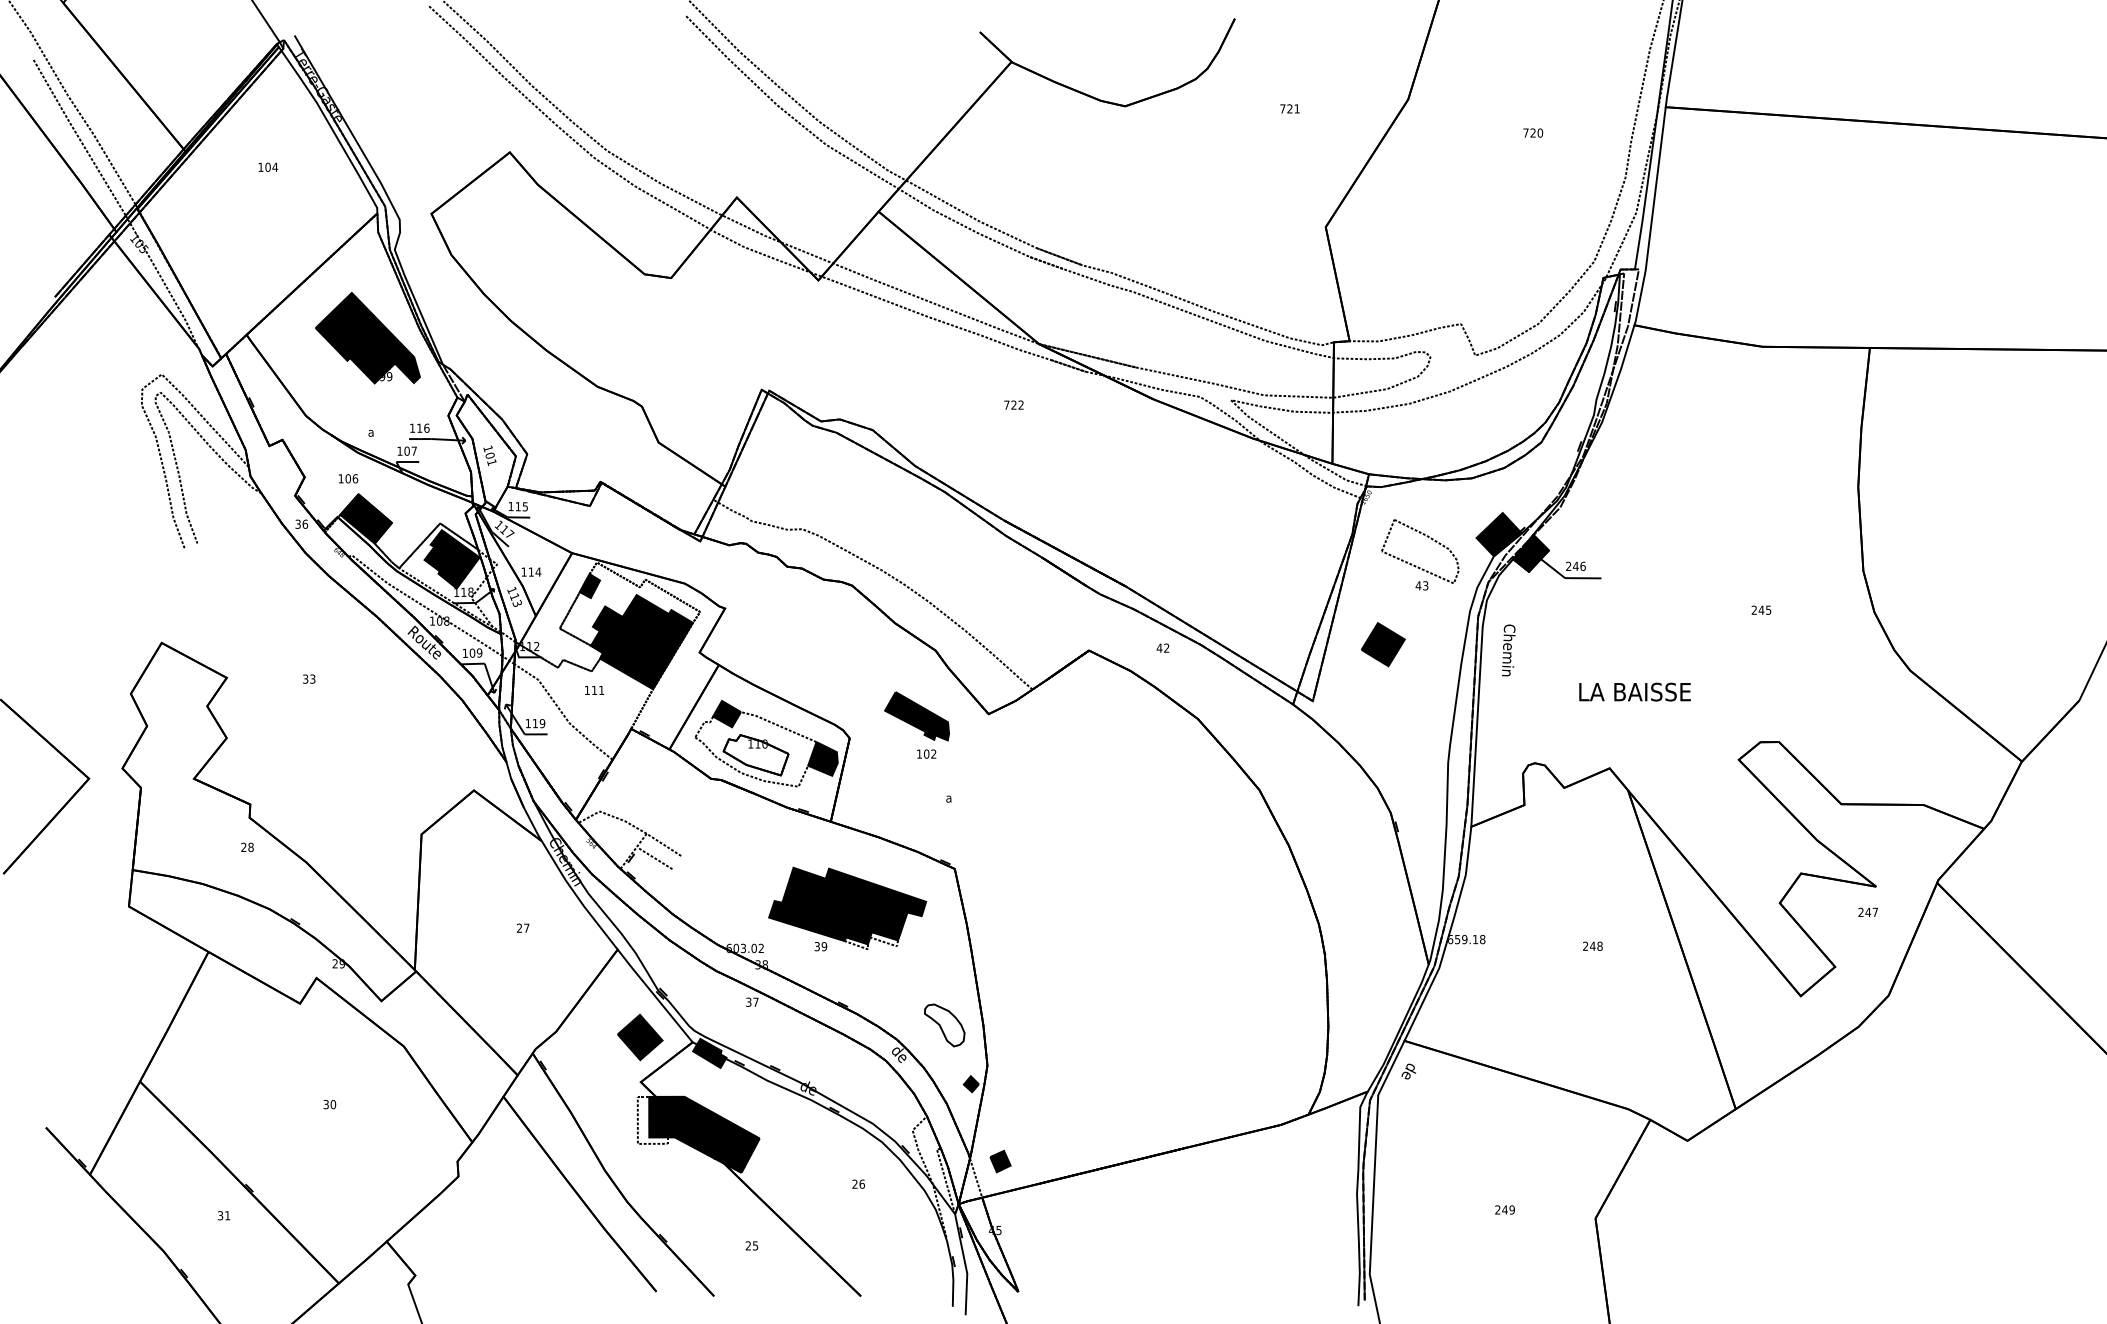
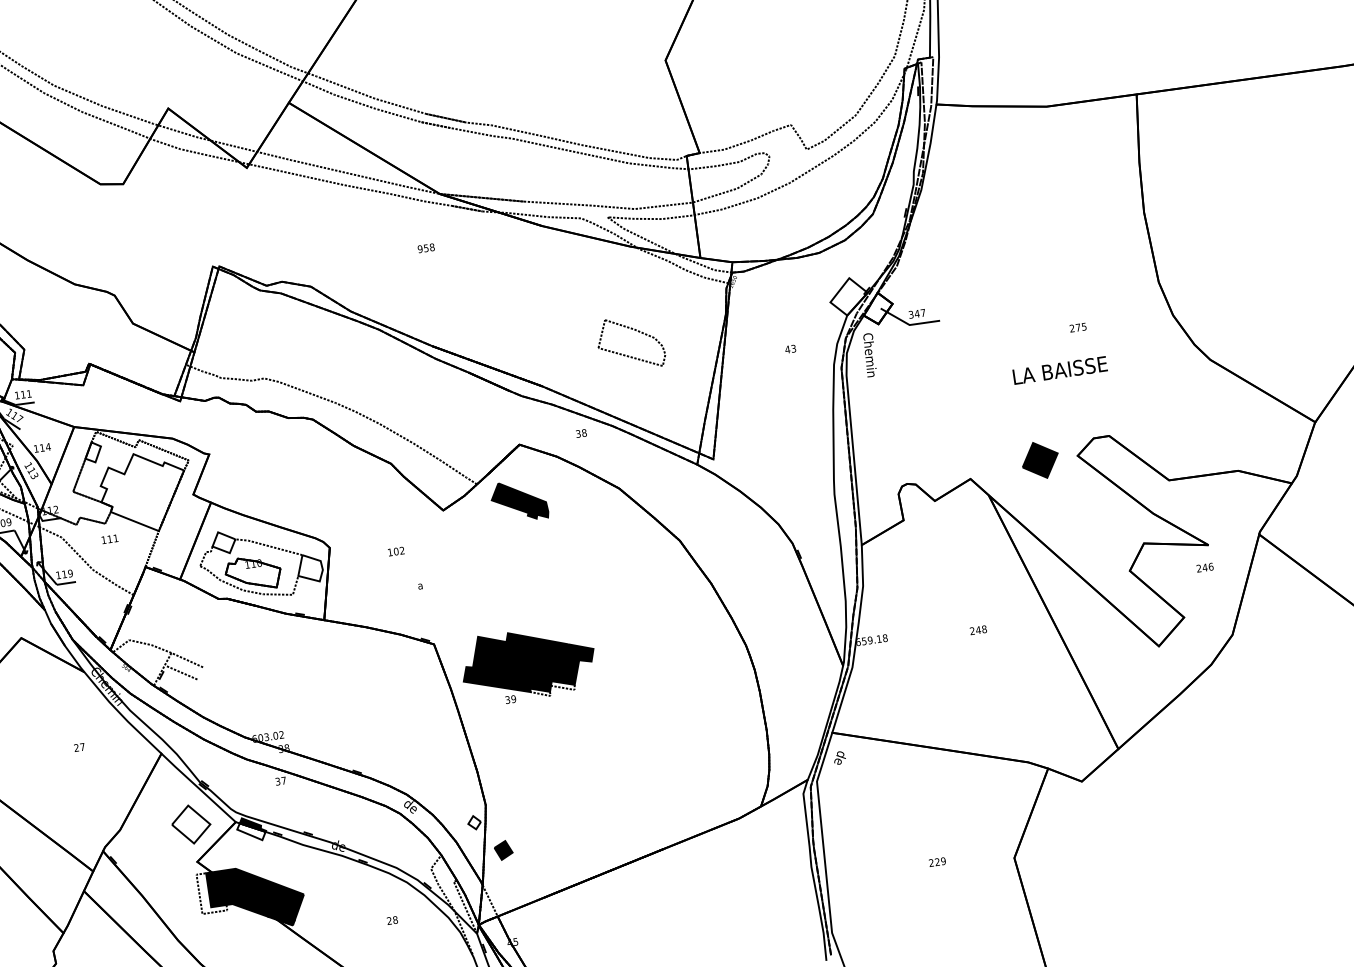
text: (1013, 404) -> (425, 247), 722 -> 958
text: (524, 506) -> (28, 393), 115 -> 111
fill: (1498, 534) -> (848, 296), removed
fill: (1530, 552) -> (877, 307), removed
part: (1414, 564) -> (627, 355), moved
text: (1575, 566) -> (916, 314), 246 -> 347
fill: (589, 586) -> (92, 452), removed
text: (1761, 609) -> (1078, 327), 245 -> 275
fill: (641, 642) -> (143, 493), removed
part: (1383, 644) -> (1040, 460), moved
text: (1162, 647) -> (580, 433), 42 -> 38
text: (1508, 650) -> (869, 355), moved
text: (1634, 691) -> (1059, 370), moved
fill: (727, 713) -> (224, 542), removed
part: (916, 716) -> (518, 501), moved
fill: (822, 758) -> (309, 568), removed
part: (847, 908) -> (528, 664), moved
text: (1875, 912) -> (1211, 566), 247 -> 246
part: (944, 1025) -> (444, 776), removed
fill: (639, 1037) -> (190, 824), removed
fill: (709, 1055) -> (251, 831), removed
fill: (971, 1084) -> (474, 822), removed
part: (1000, 1161) -> (503, 850), moved
text: (861, 1183) -> (394, 919), 26 -> 28
text: (1504, 1209) -> (936, 861), 249 -> 229

